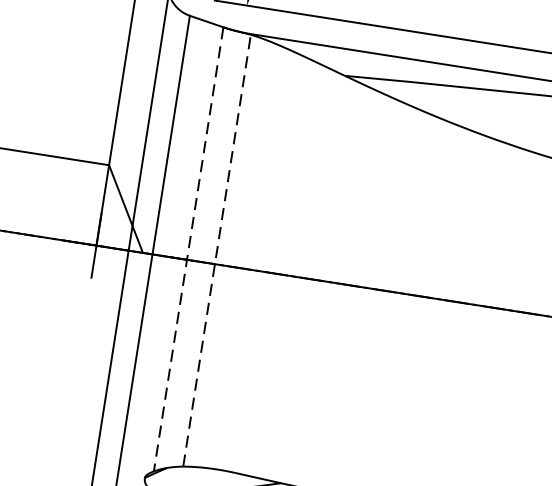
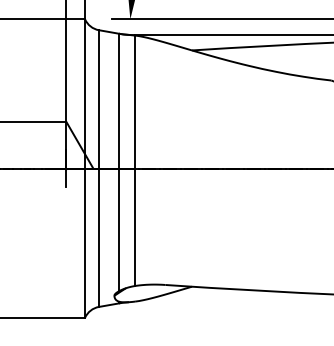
line: (187, 249) -> (118, 162), dashed -> solid
line: (217, 250) -> (135, 160), dashed -> solid

